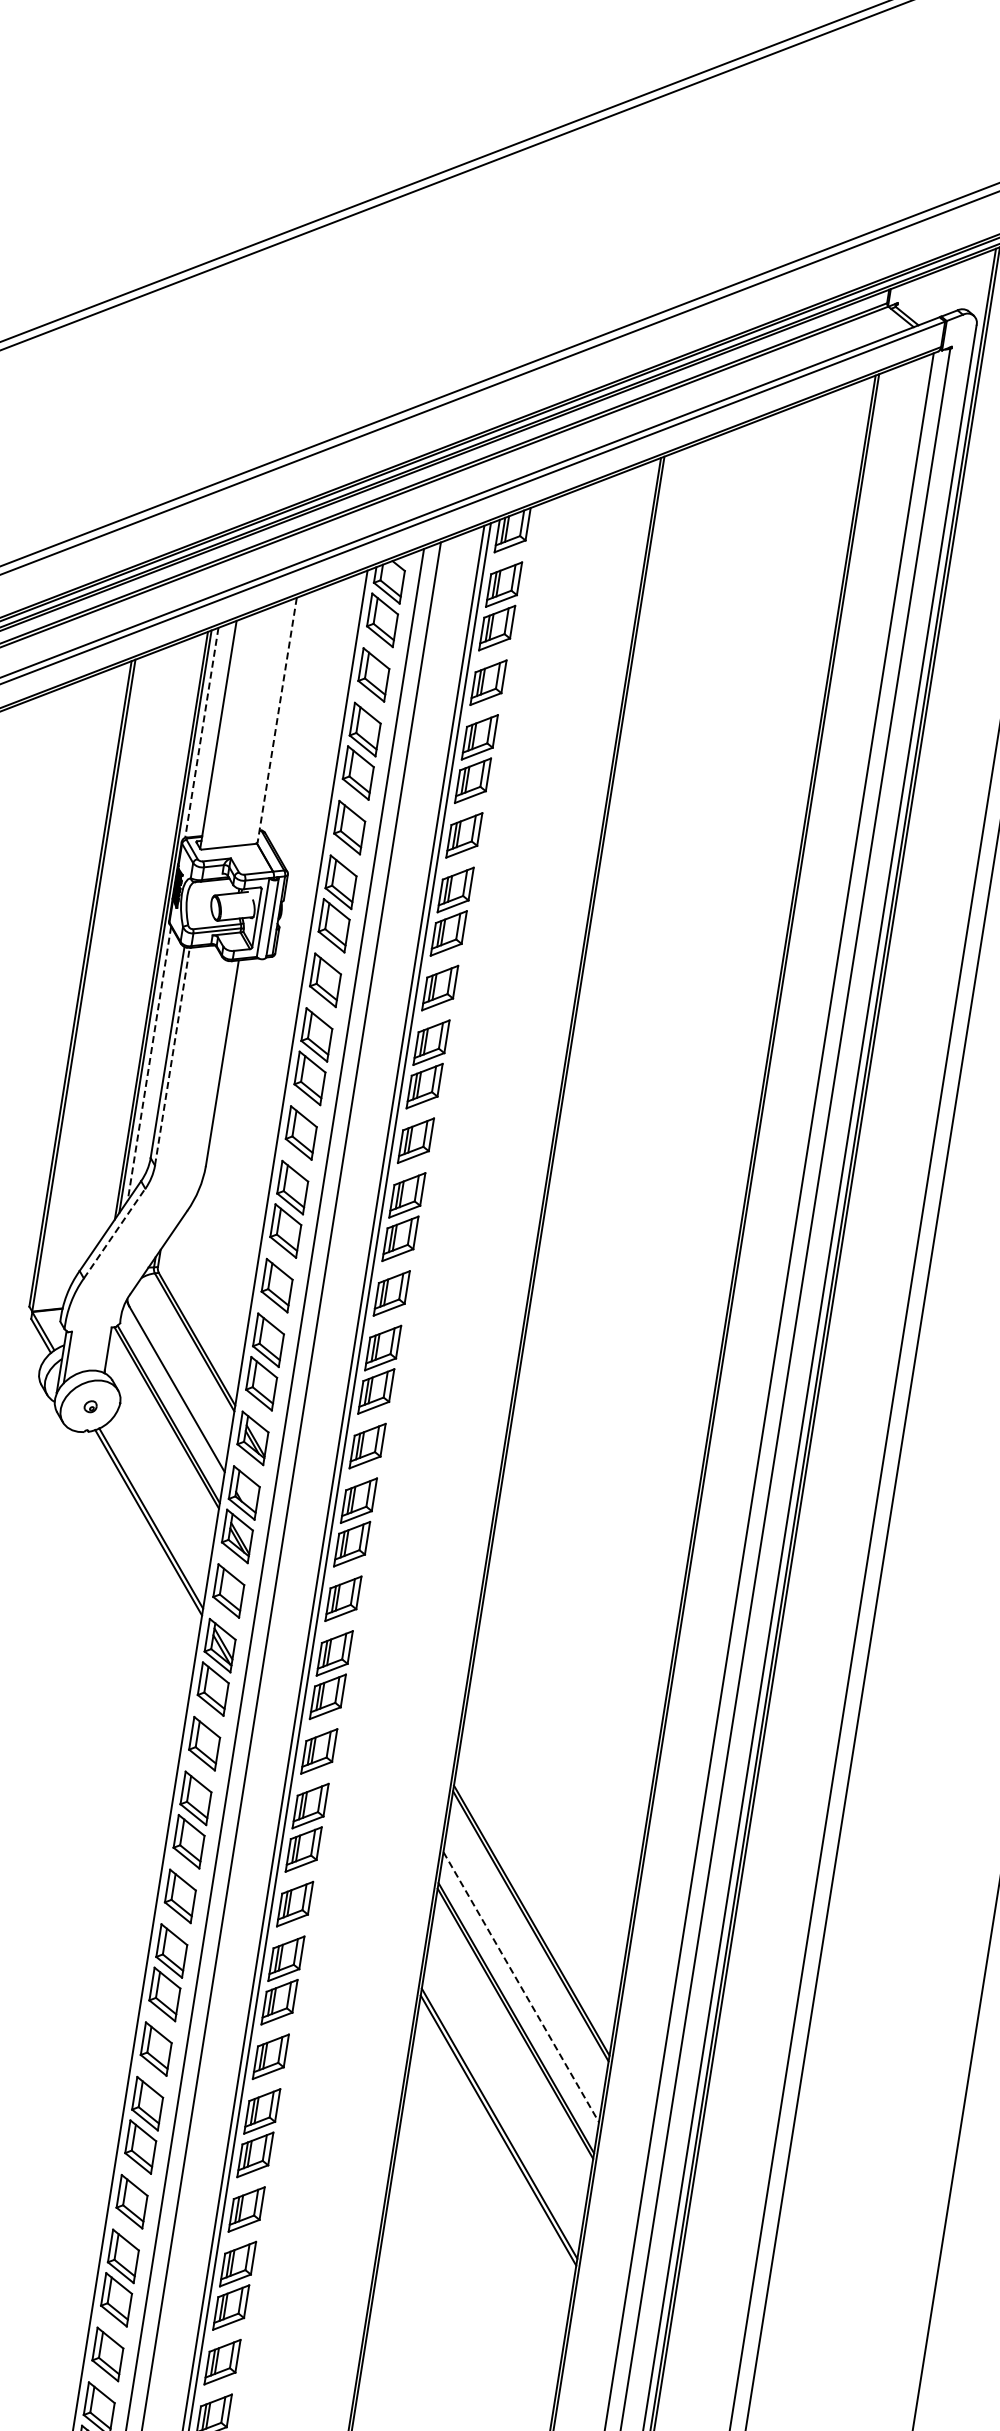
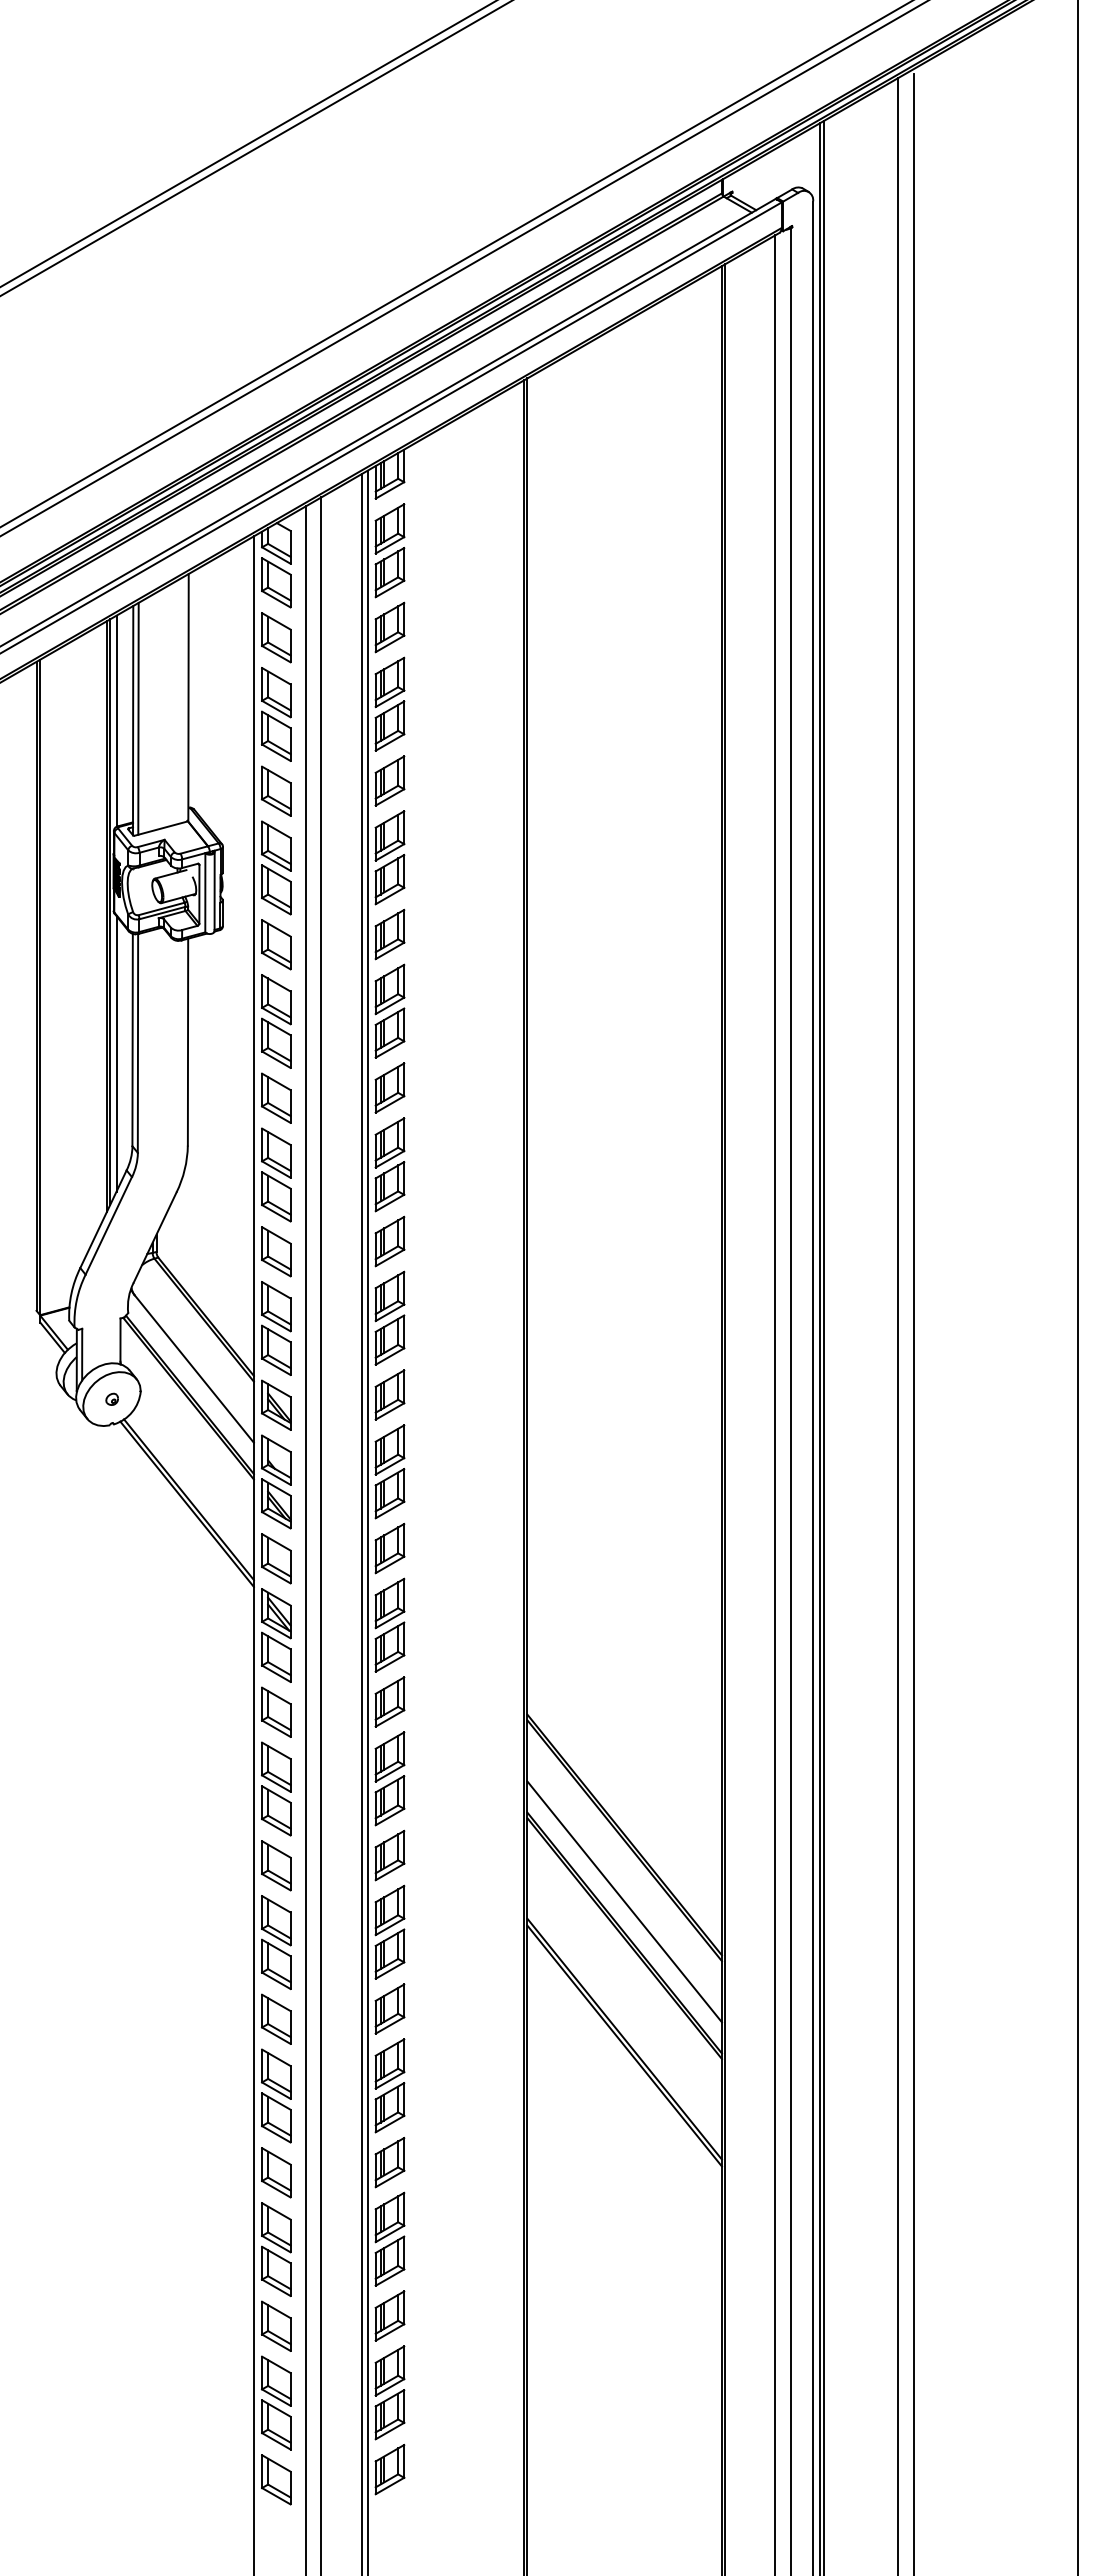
line: (277, 720) -> (188, 697), dashed -> solid
line: (201, 733) -> (116, 721), dashed -> solid
line: (224, 733) -> (138, 718), added
line: (172, 1055) -> (137, 1042), dashed -> solid
line: (149, 1063) -> (116, 1053), dashed -> solid
line: (115, 1233) -> (109, 1225), dashed -> solid
line: (521, 1986) -> (624, 1901), dashed -> solid

